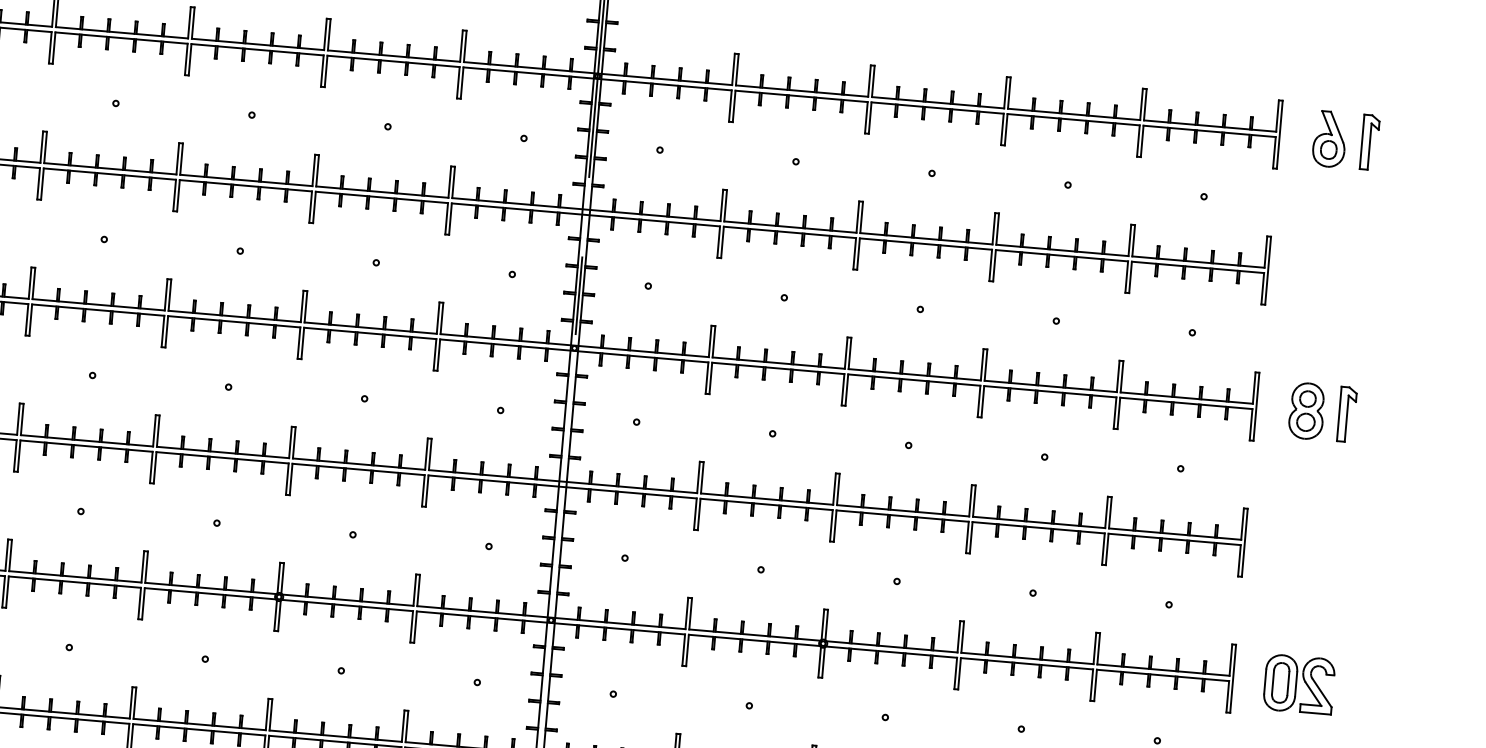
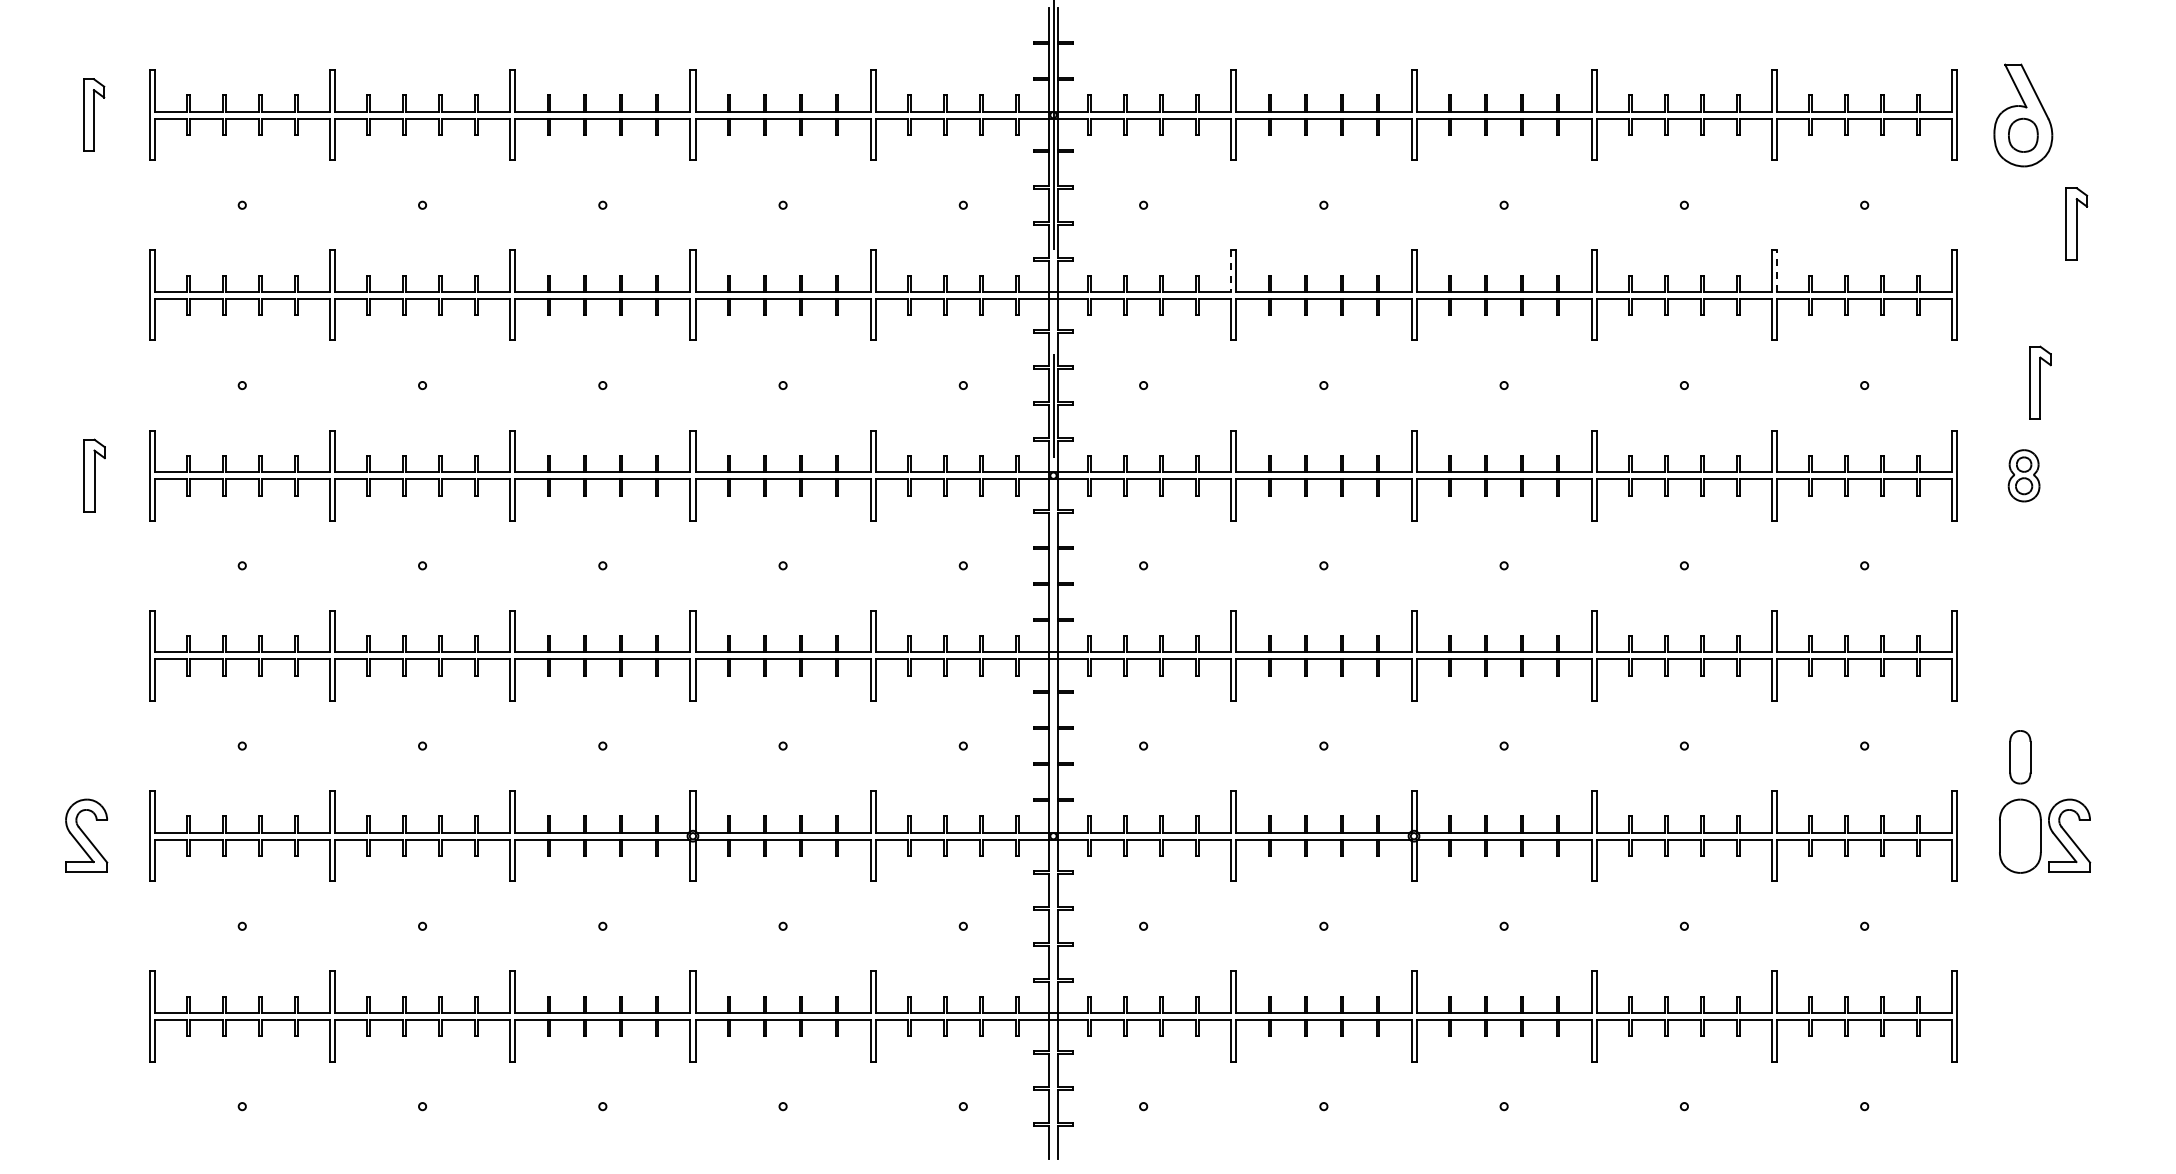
part: (1329, 139) -> (2023, 115), size x1.4
part: (1369, 141) -> (2076, 223), moved
line: (722, 205) -> (1231, 271), solid -> dashed
line: (1133, 241) -> (1777, 271), solid -> dashed
part: (1306, 410) -> (2023, 475), size x0.7
part: (1347, 414) -> (2040, 382), moved
part: (1280, 683) -> (2020, 757), moved

